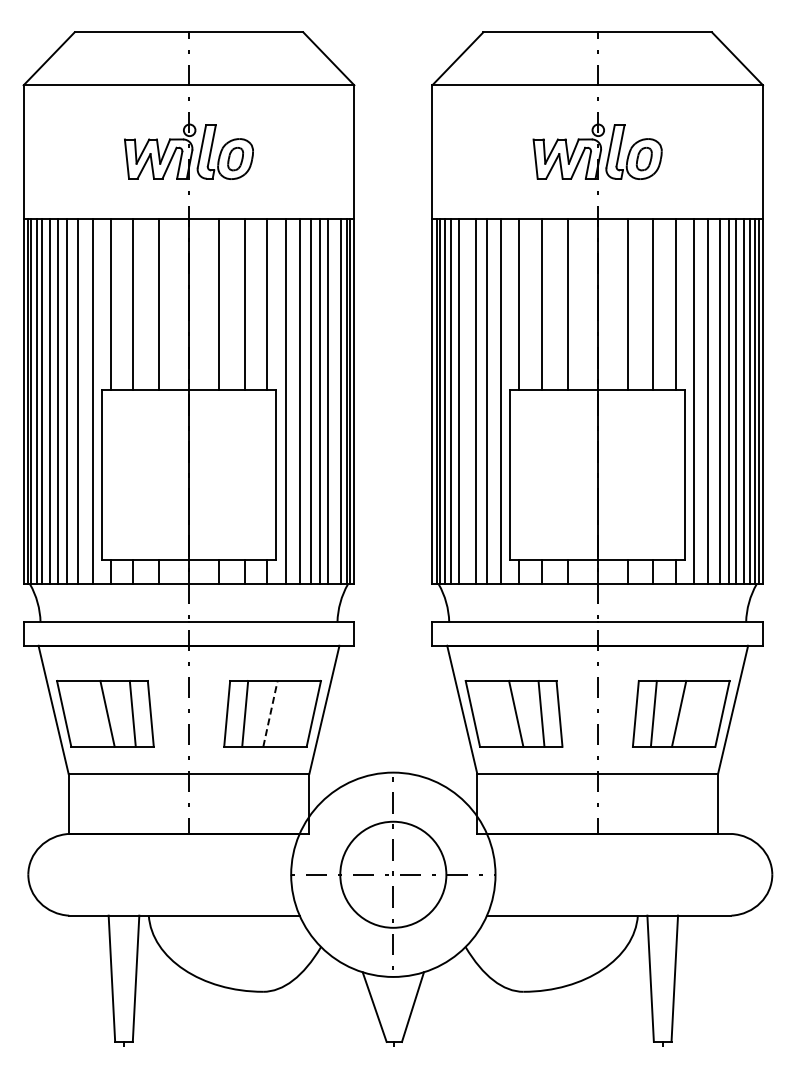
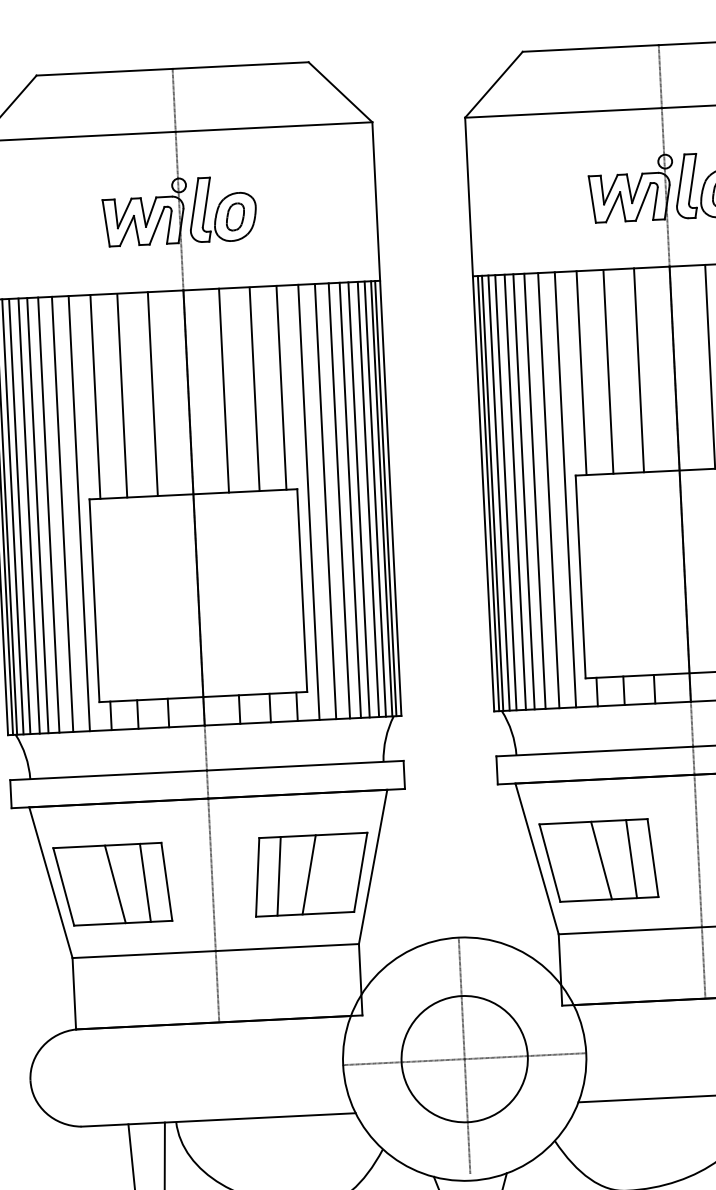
line: (335, 401) -> (368, 499), added
line: (466, 401) -> (524, 491), added
line: (270, 713) -> (309, 874), dashed -> solid

